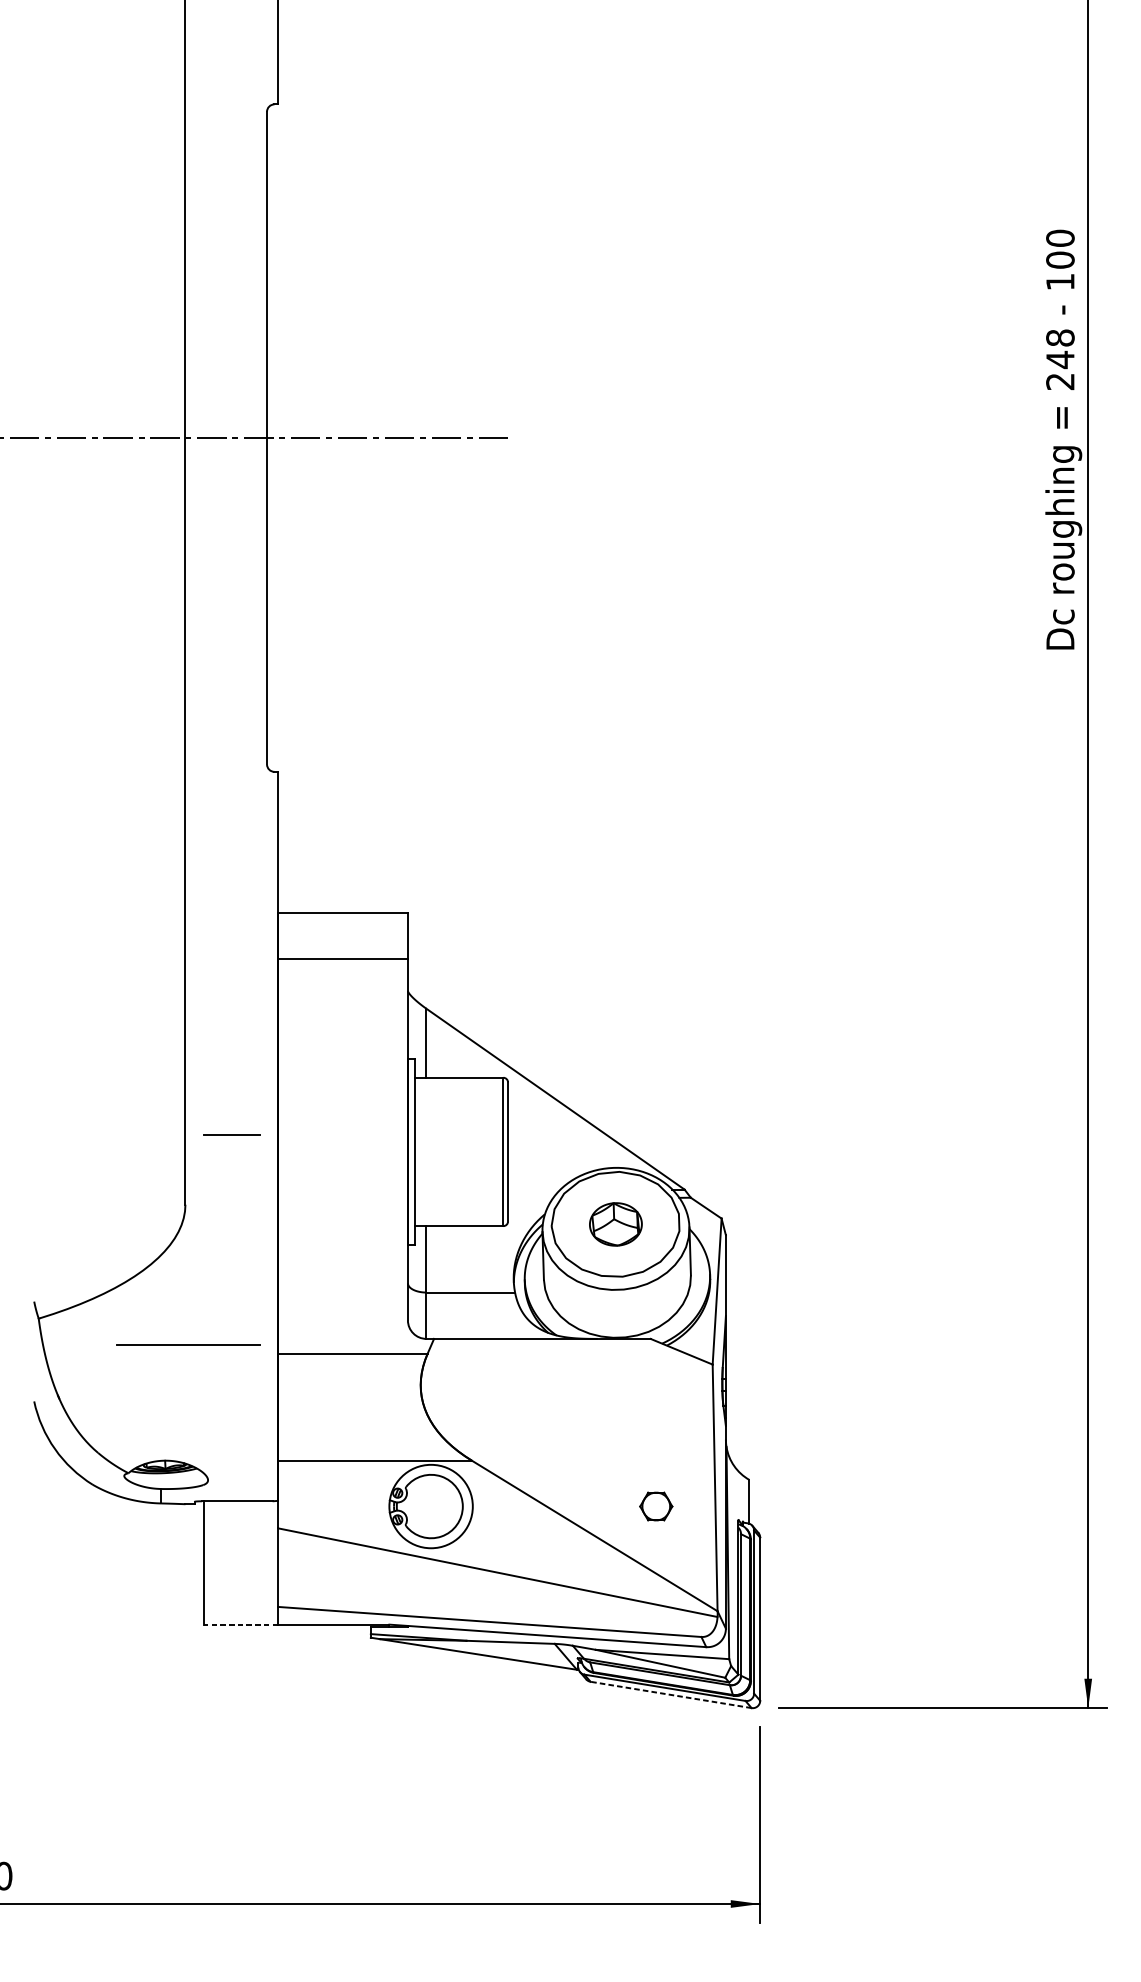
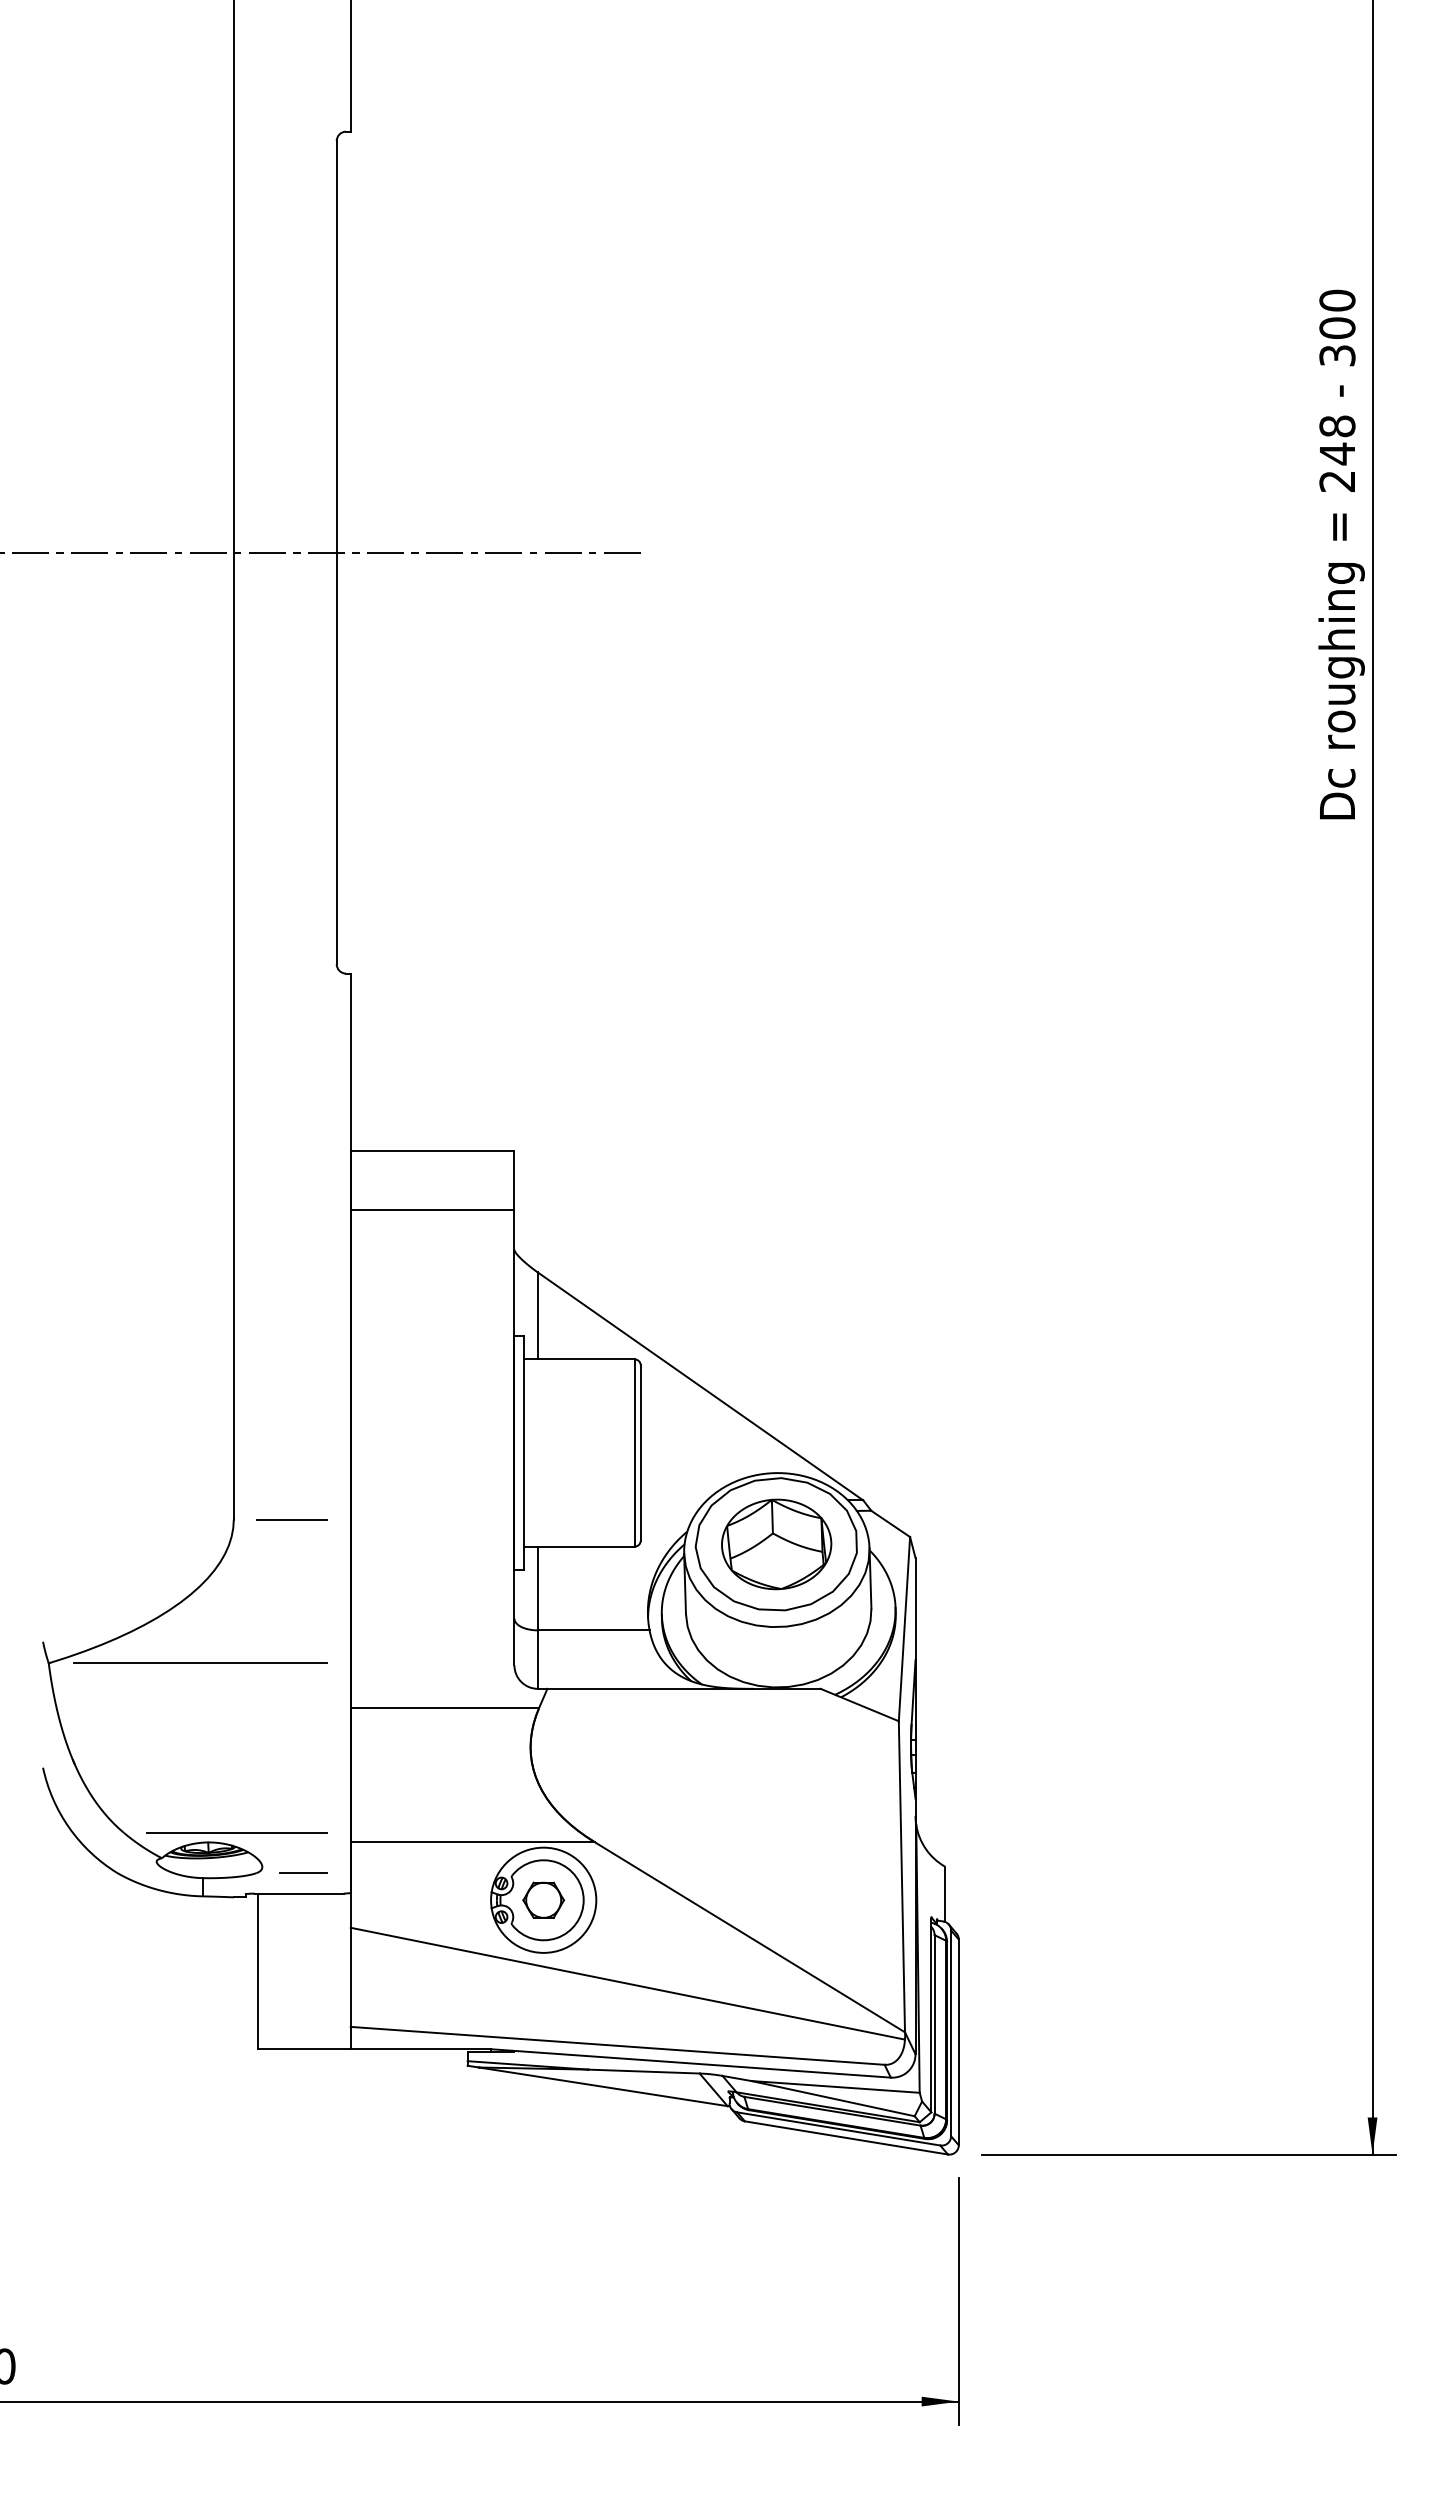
text: (1060, 281) -> (1337, 355), 100 -> 300
line: (231, 1134) -> (291, 1519), moved
part: (615, 1224) -> (776, 1544), size x1.67
line: (159, 1318) -> (200, 1662), added
line: (187, 1344) -> (236, 1832), moved
line: (240, 1485) -> (303, 1873), added
part: (656, 1505) -> (543, 1899), moved
line: (240, 1624) -> (303, 2049), dashed -> solid
line: (671, 1694) -> (846, 2137), dashed -> solid

